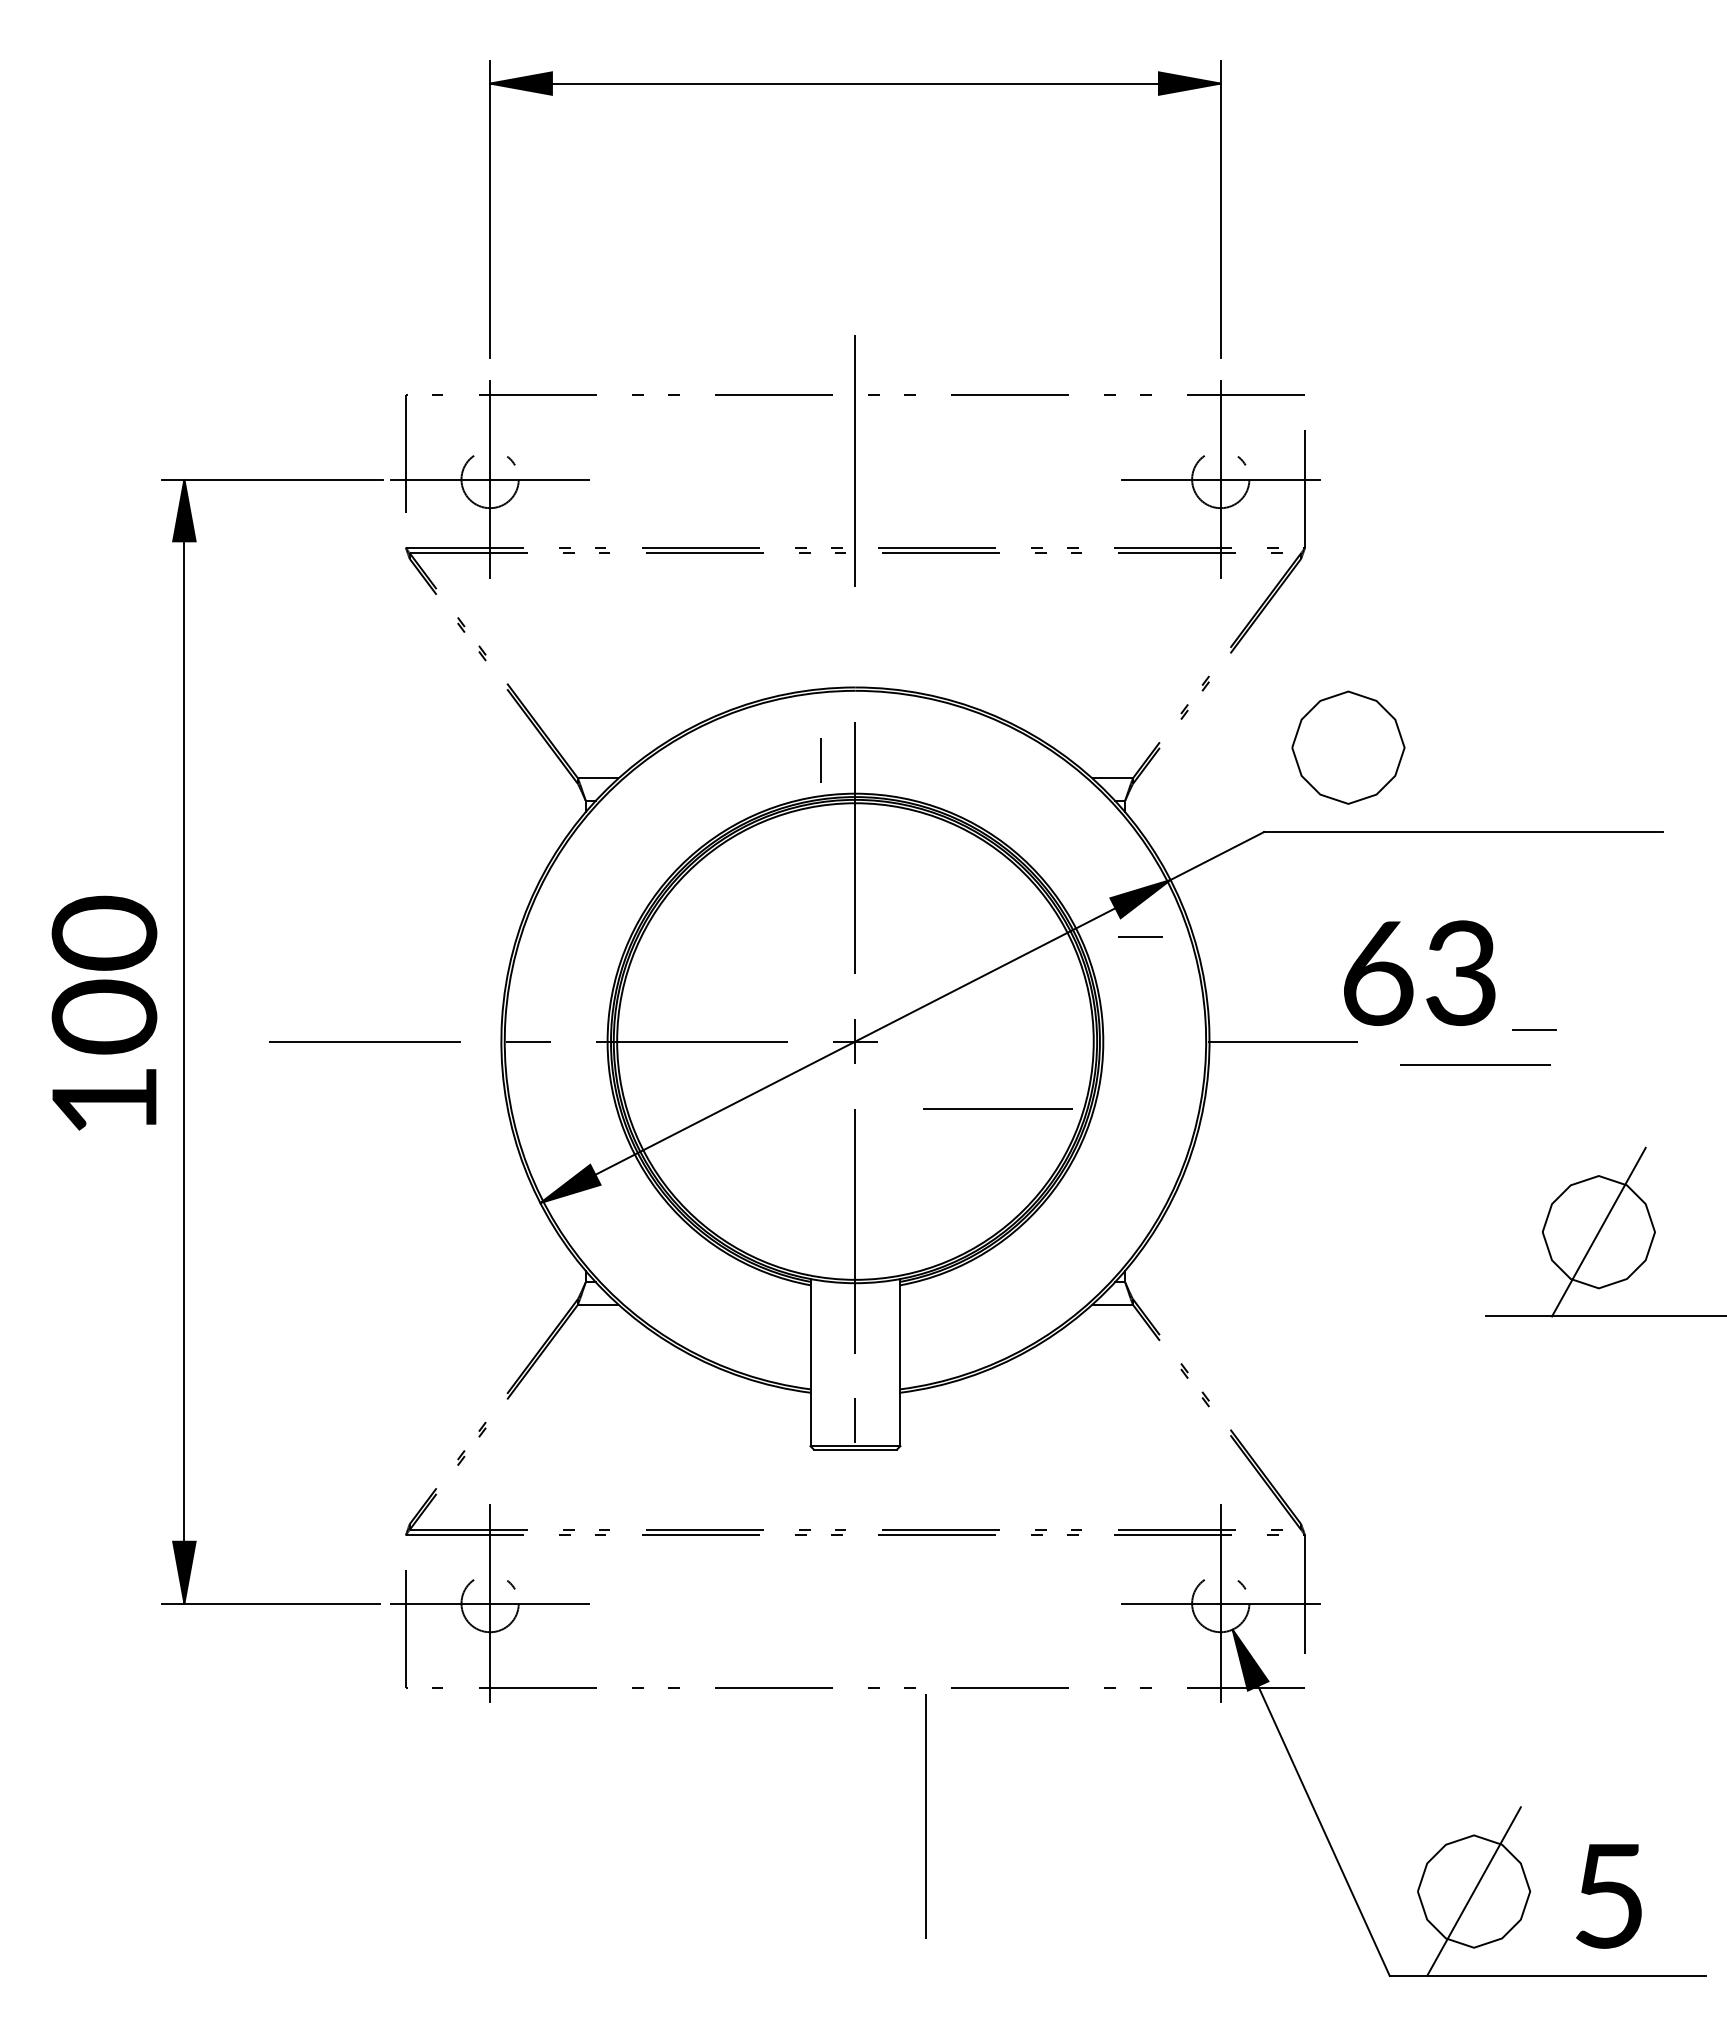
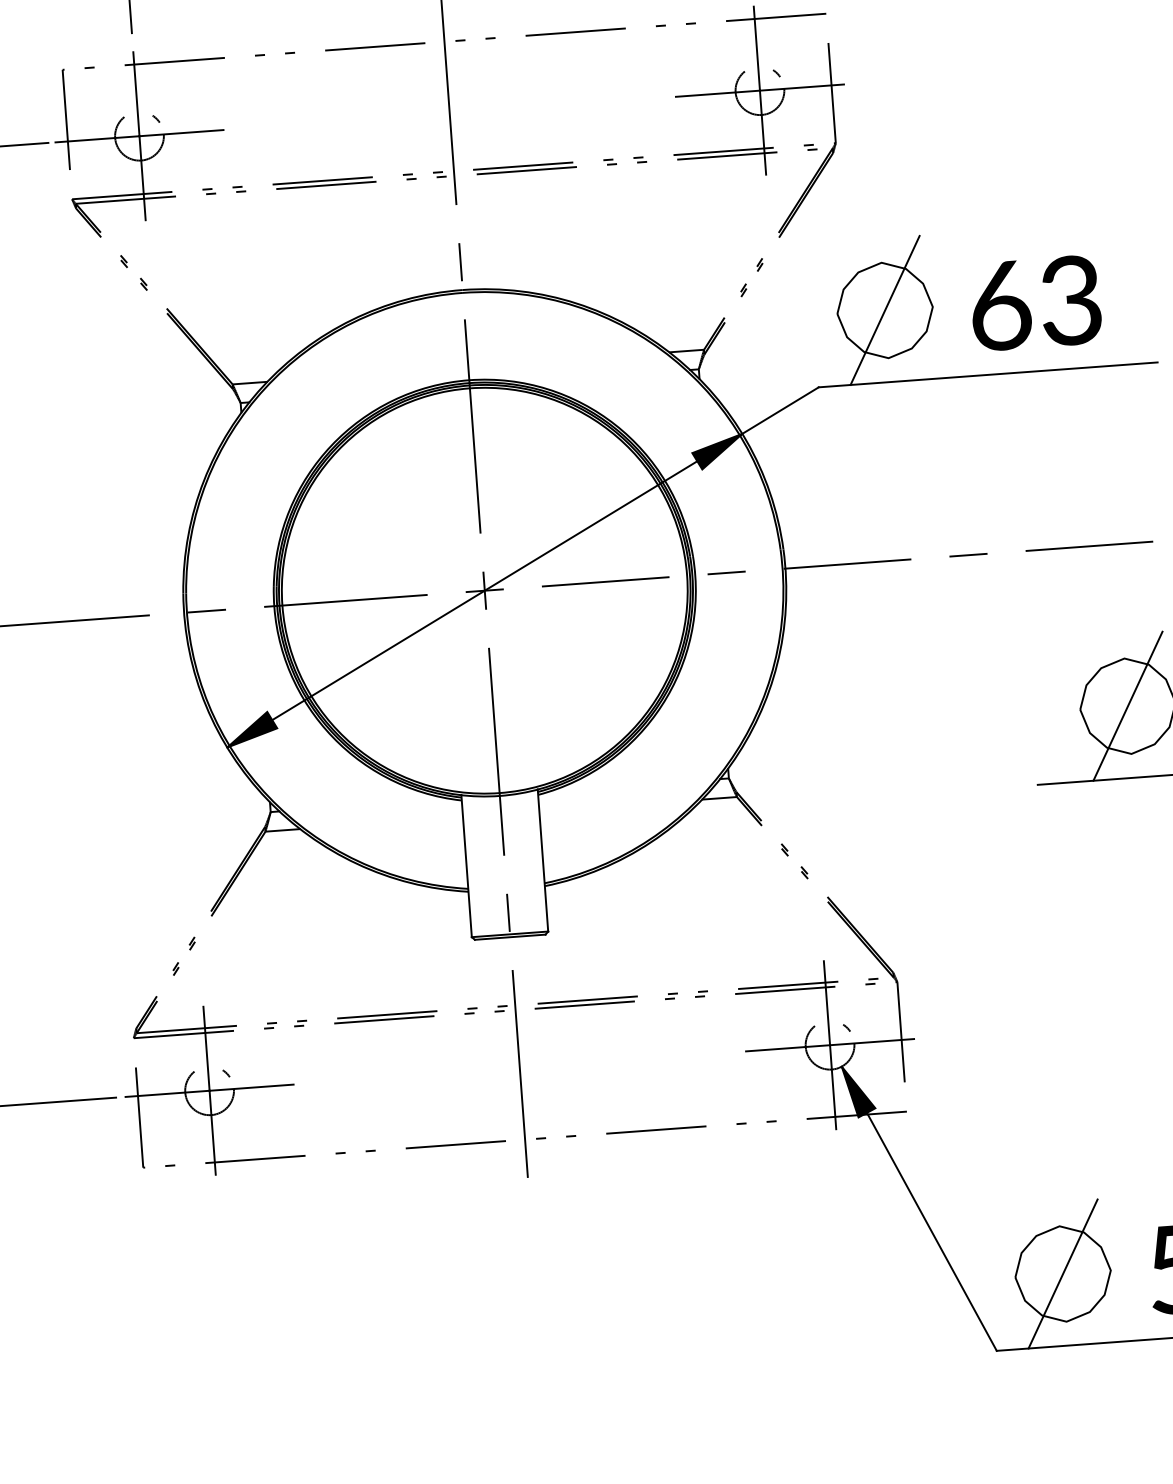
line: (1348, 747) -> (885, 310), added
line: (820, 760) -> (459, 262), moved
line: (1140, 936) -> (726, 572), moved
text: (1419, 972) -> (1035, 302), moved
line: (1533, 1029) -> (968, 555), moved
line: (1475, 1064) -> (1089, 546), moved
line: (997, 1108) -> (605, 581), moved
line: (925, 1816) -> (519, 1073), moved

